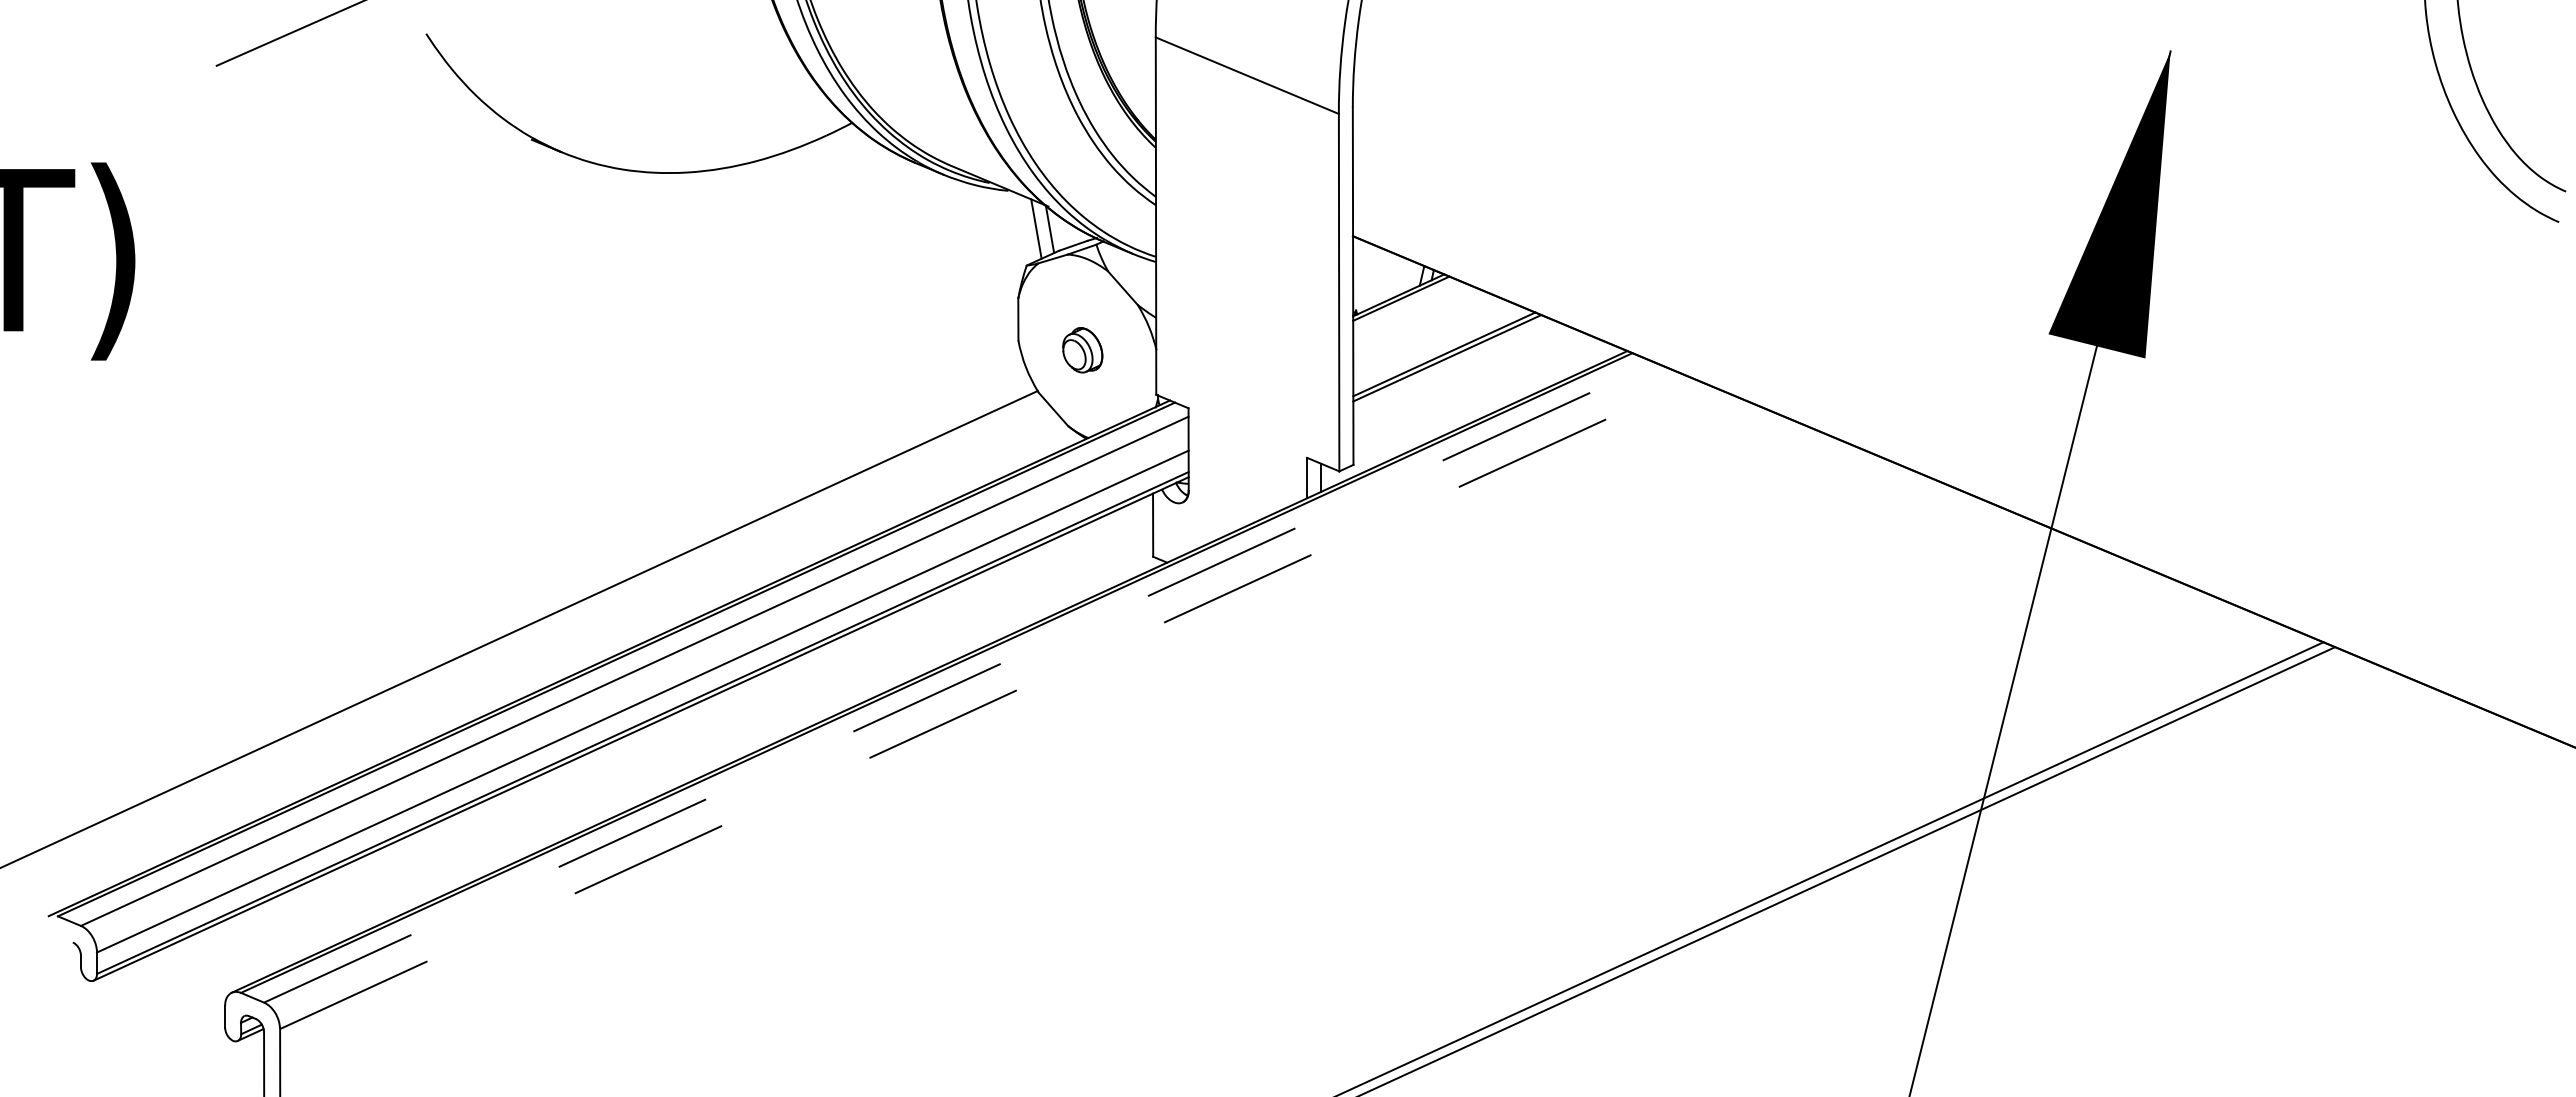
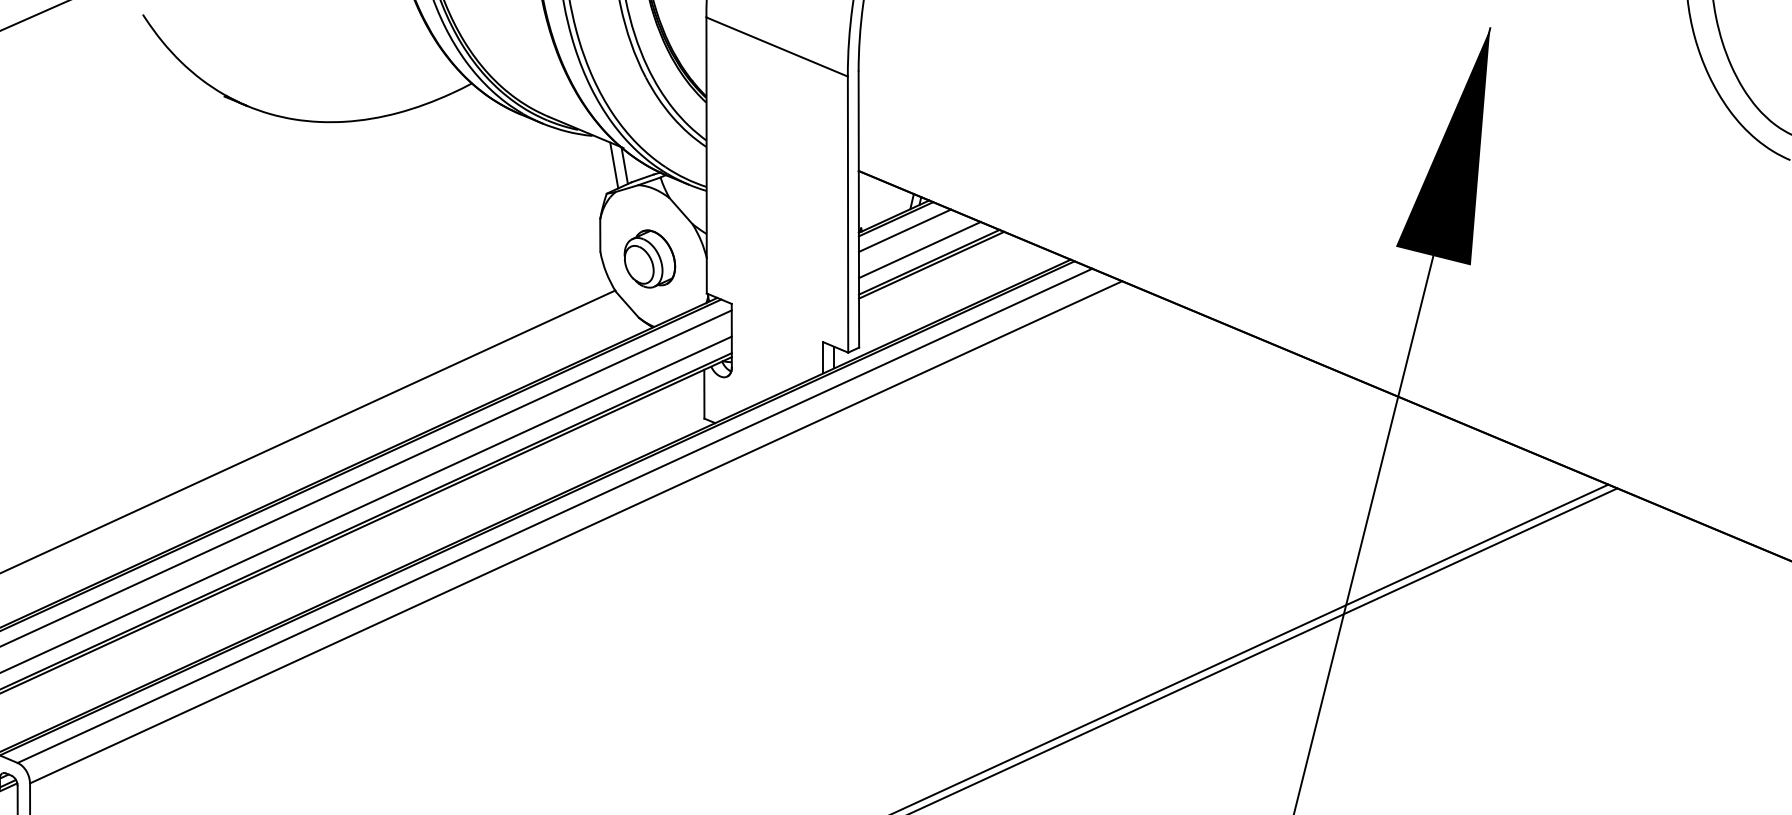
line: (1412, 313) -> (904, 230), added
line: (1432, 338) -> (920, 249), added
part: (1082, 350) -> (649, 259), size x1.67
line: (959, 682) -> (554, 515), dashed -> solid
line: (987, 703) -> (576, 531), dashed -> solid

